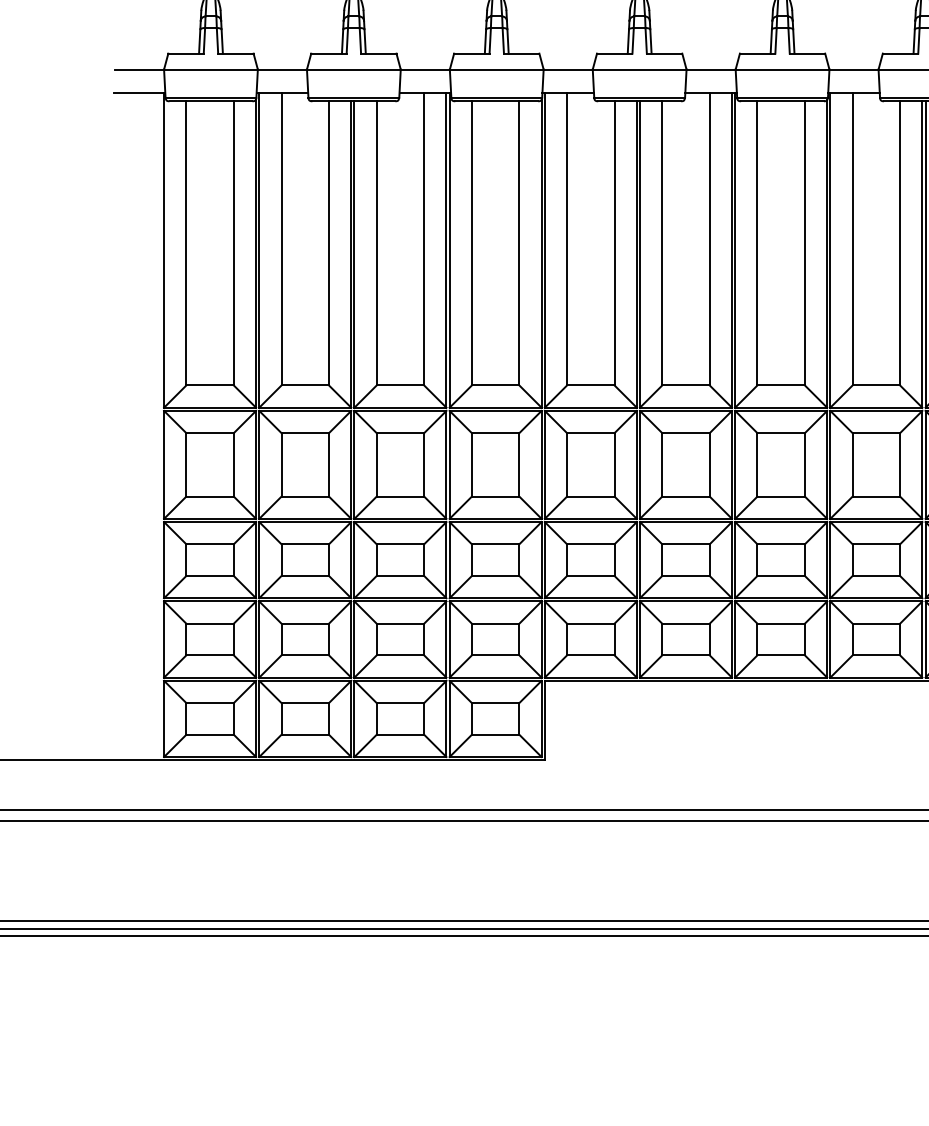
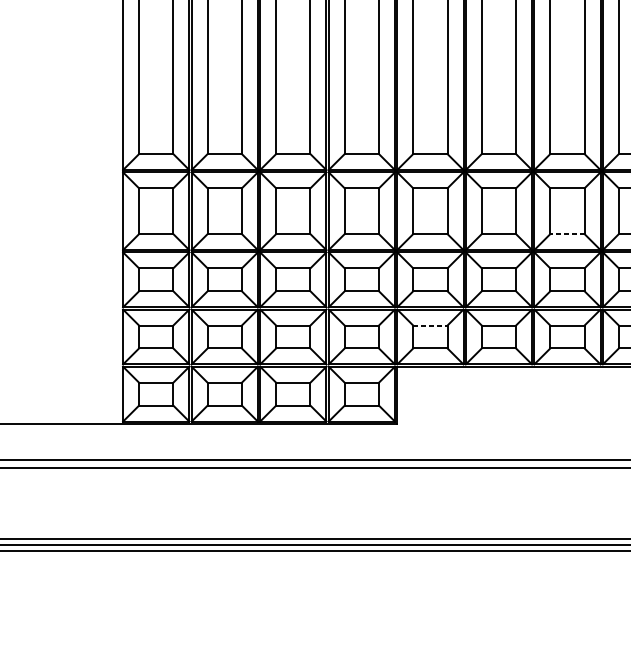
line: (781, 496) -> (567, 233), solid -> dashed
line: (590, 623) -> (430, 325), solid -> dashed

